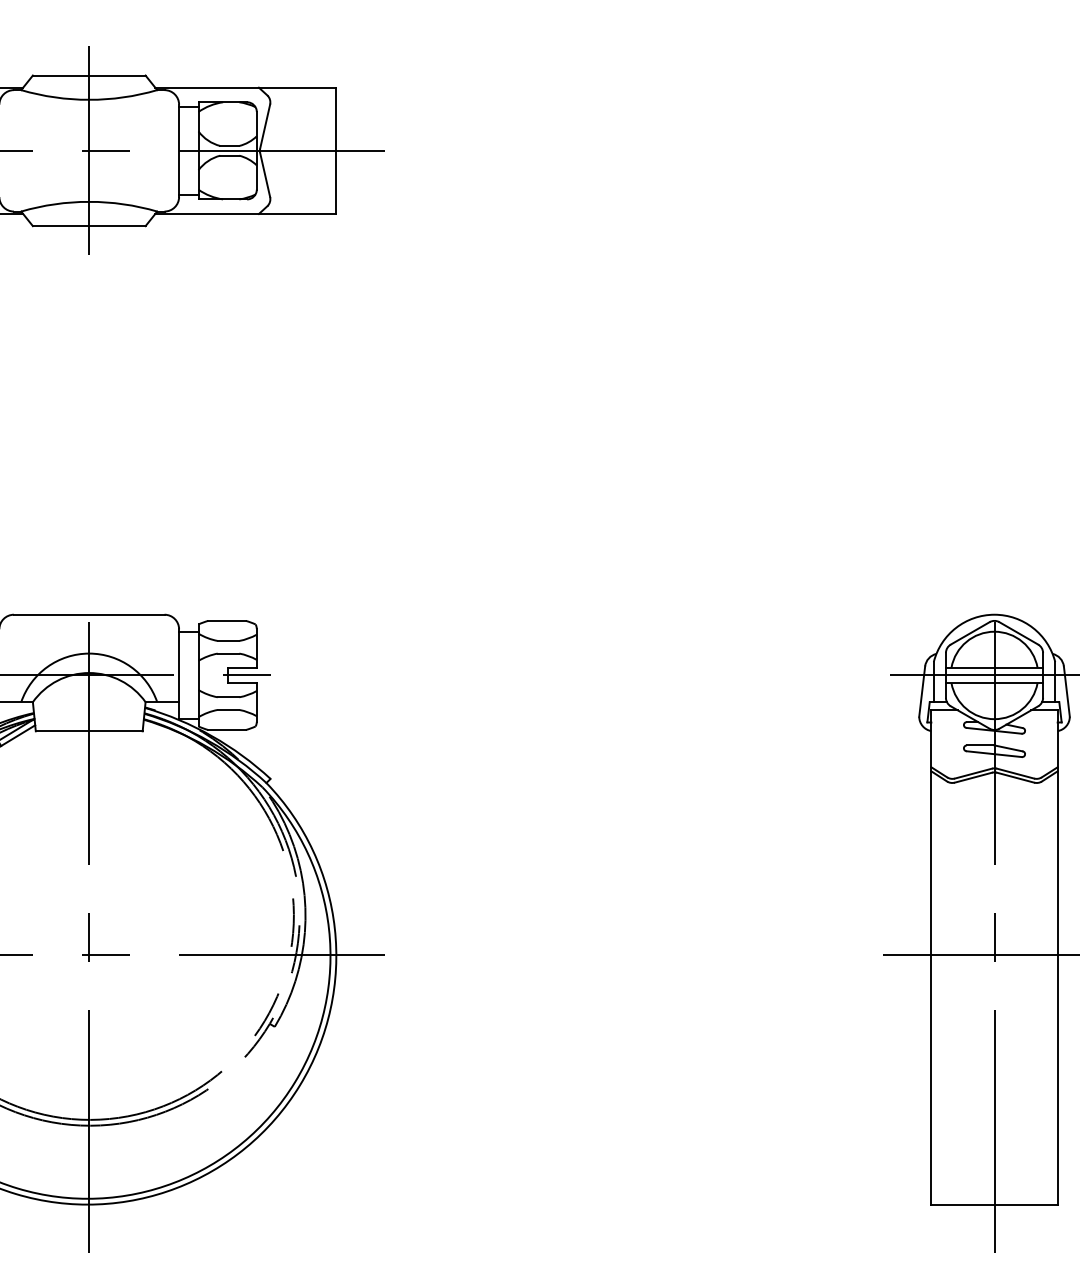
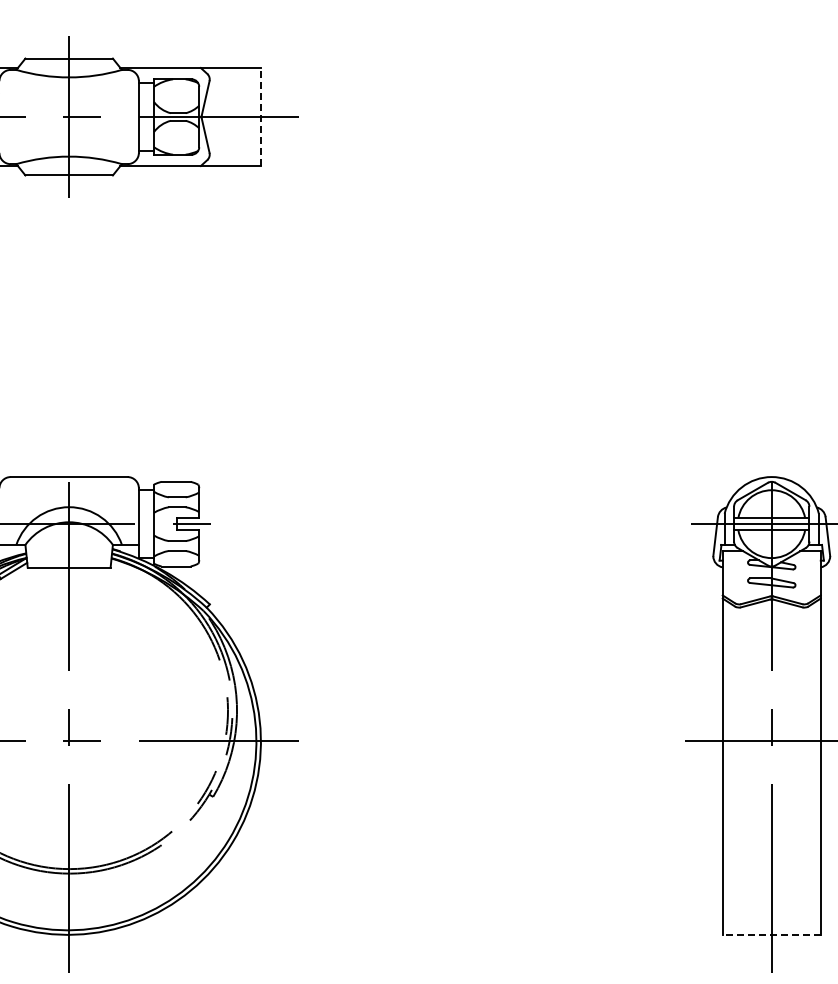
line: (335, 150) -> (260, 116), solid -> dashed
line: (994, 1204) -> (771, 934), solid -> dashed

